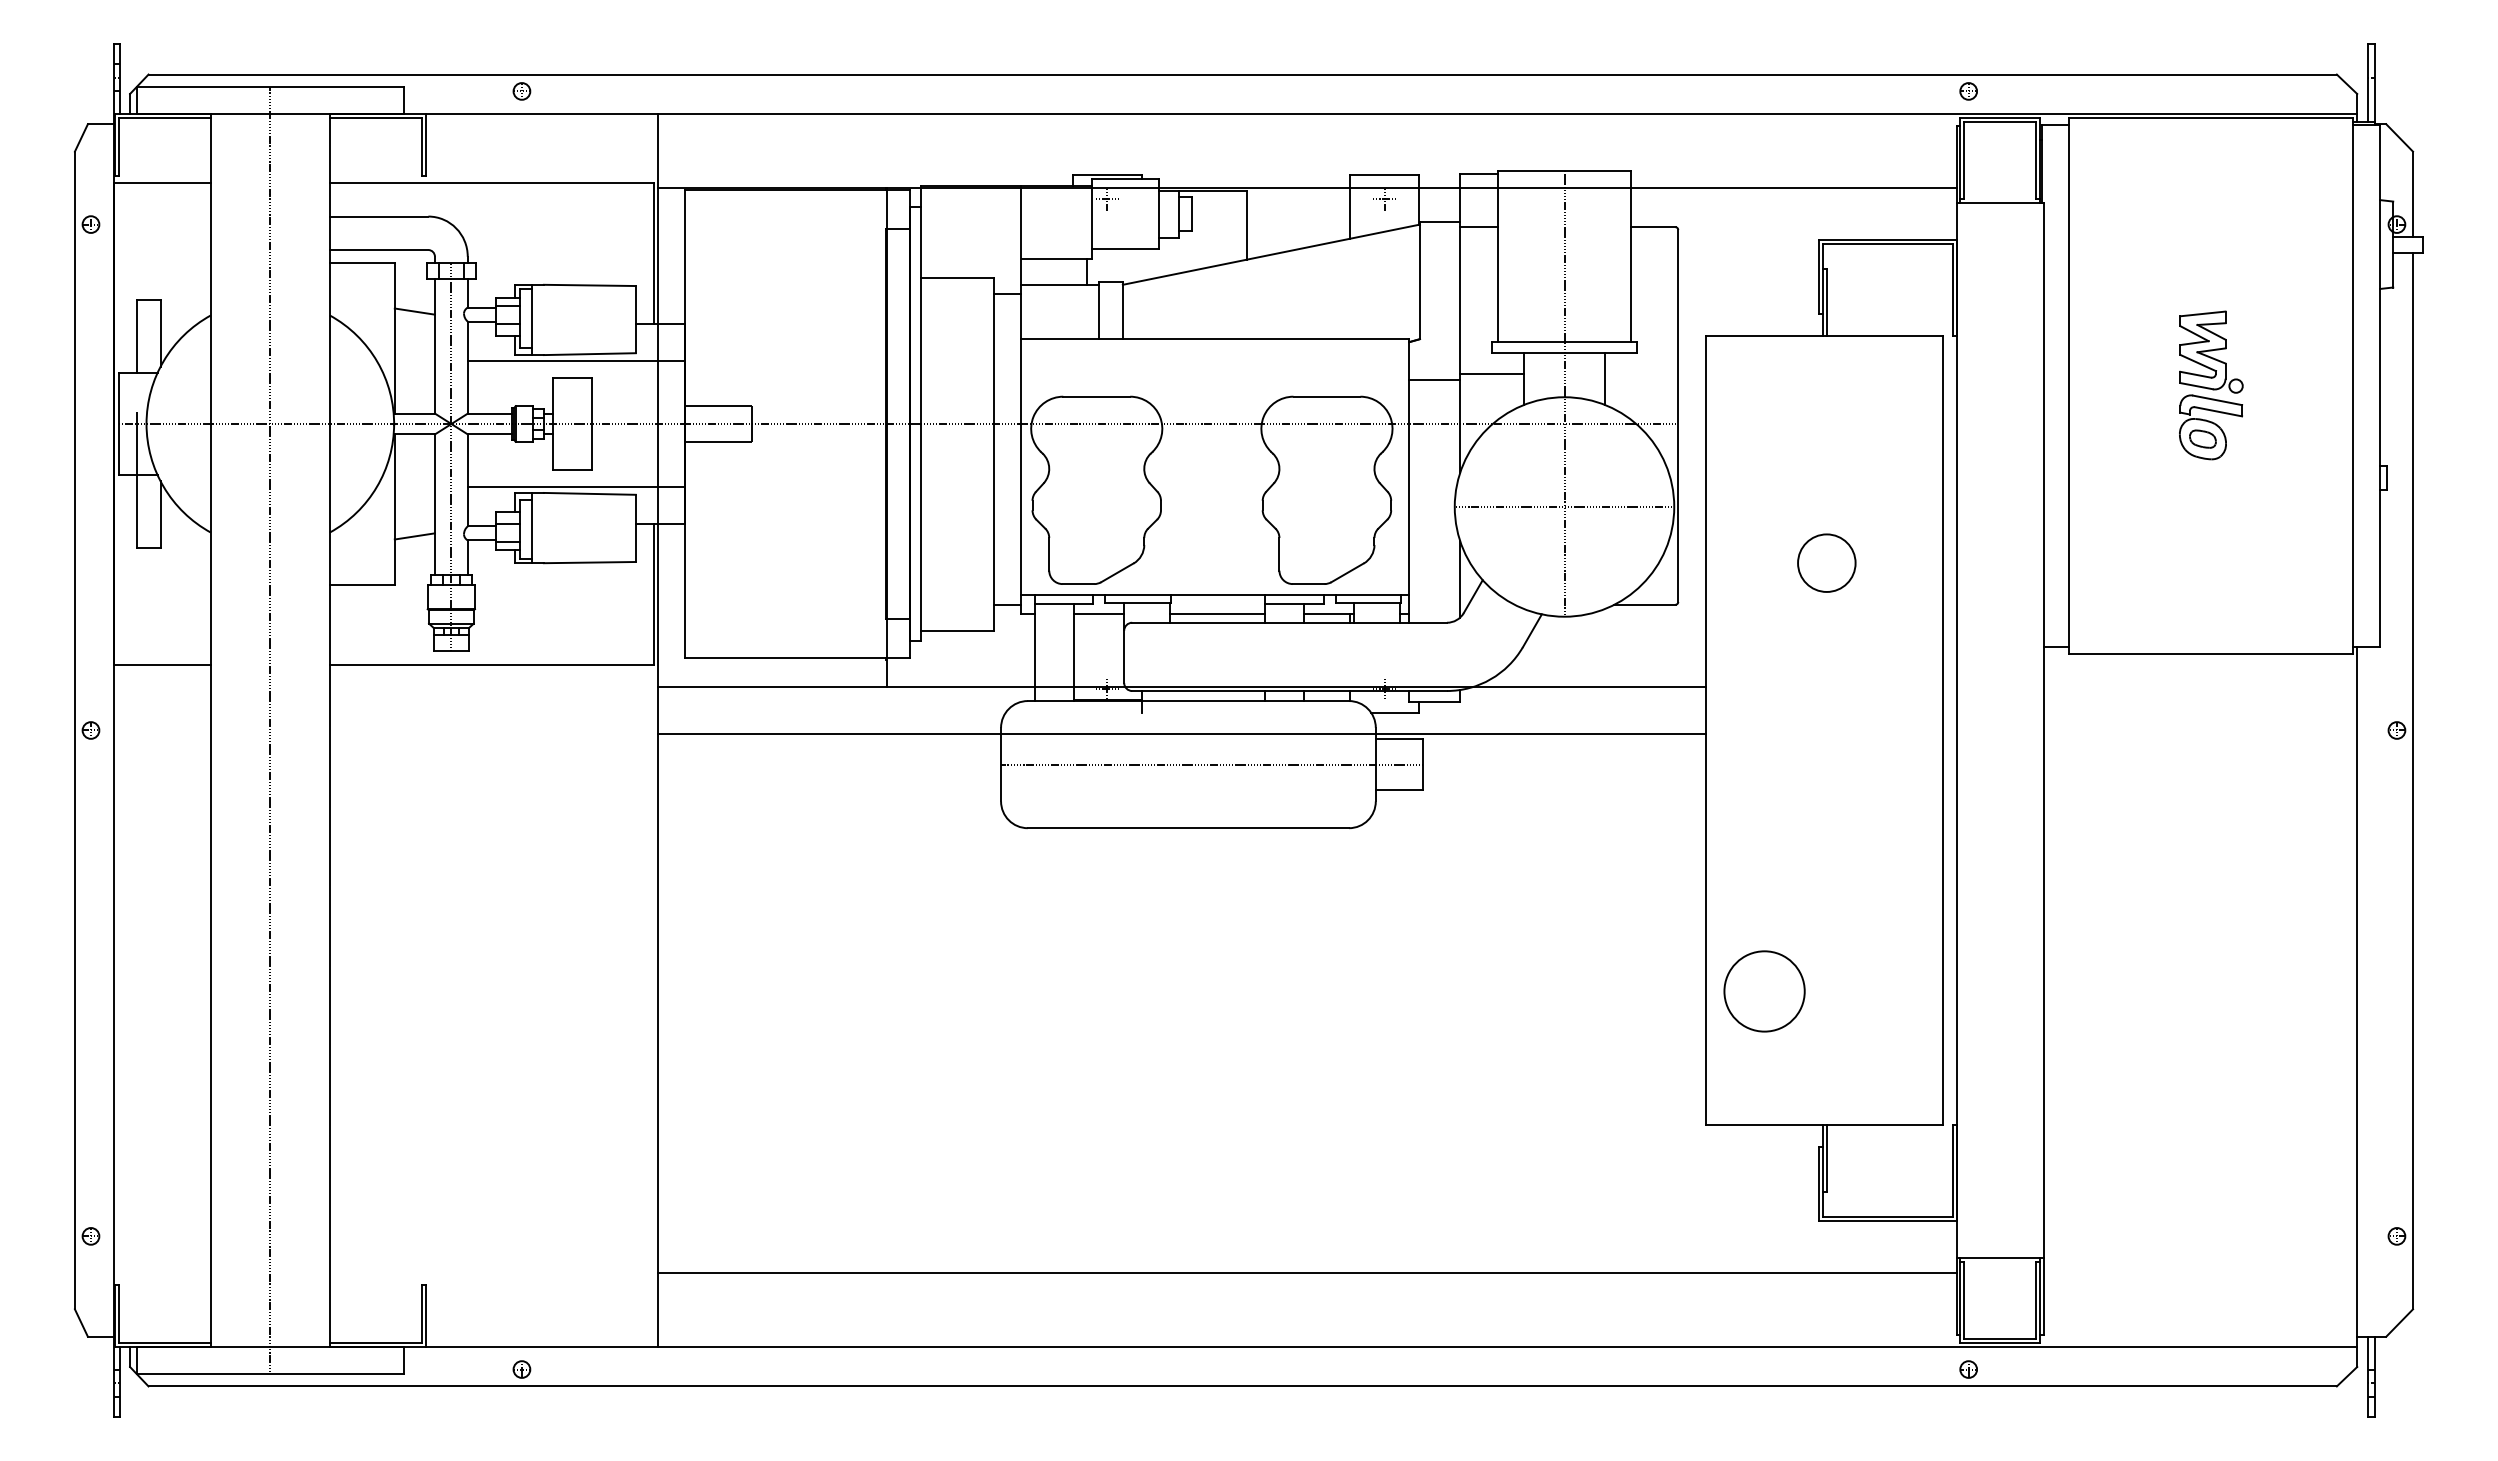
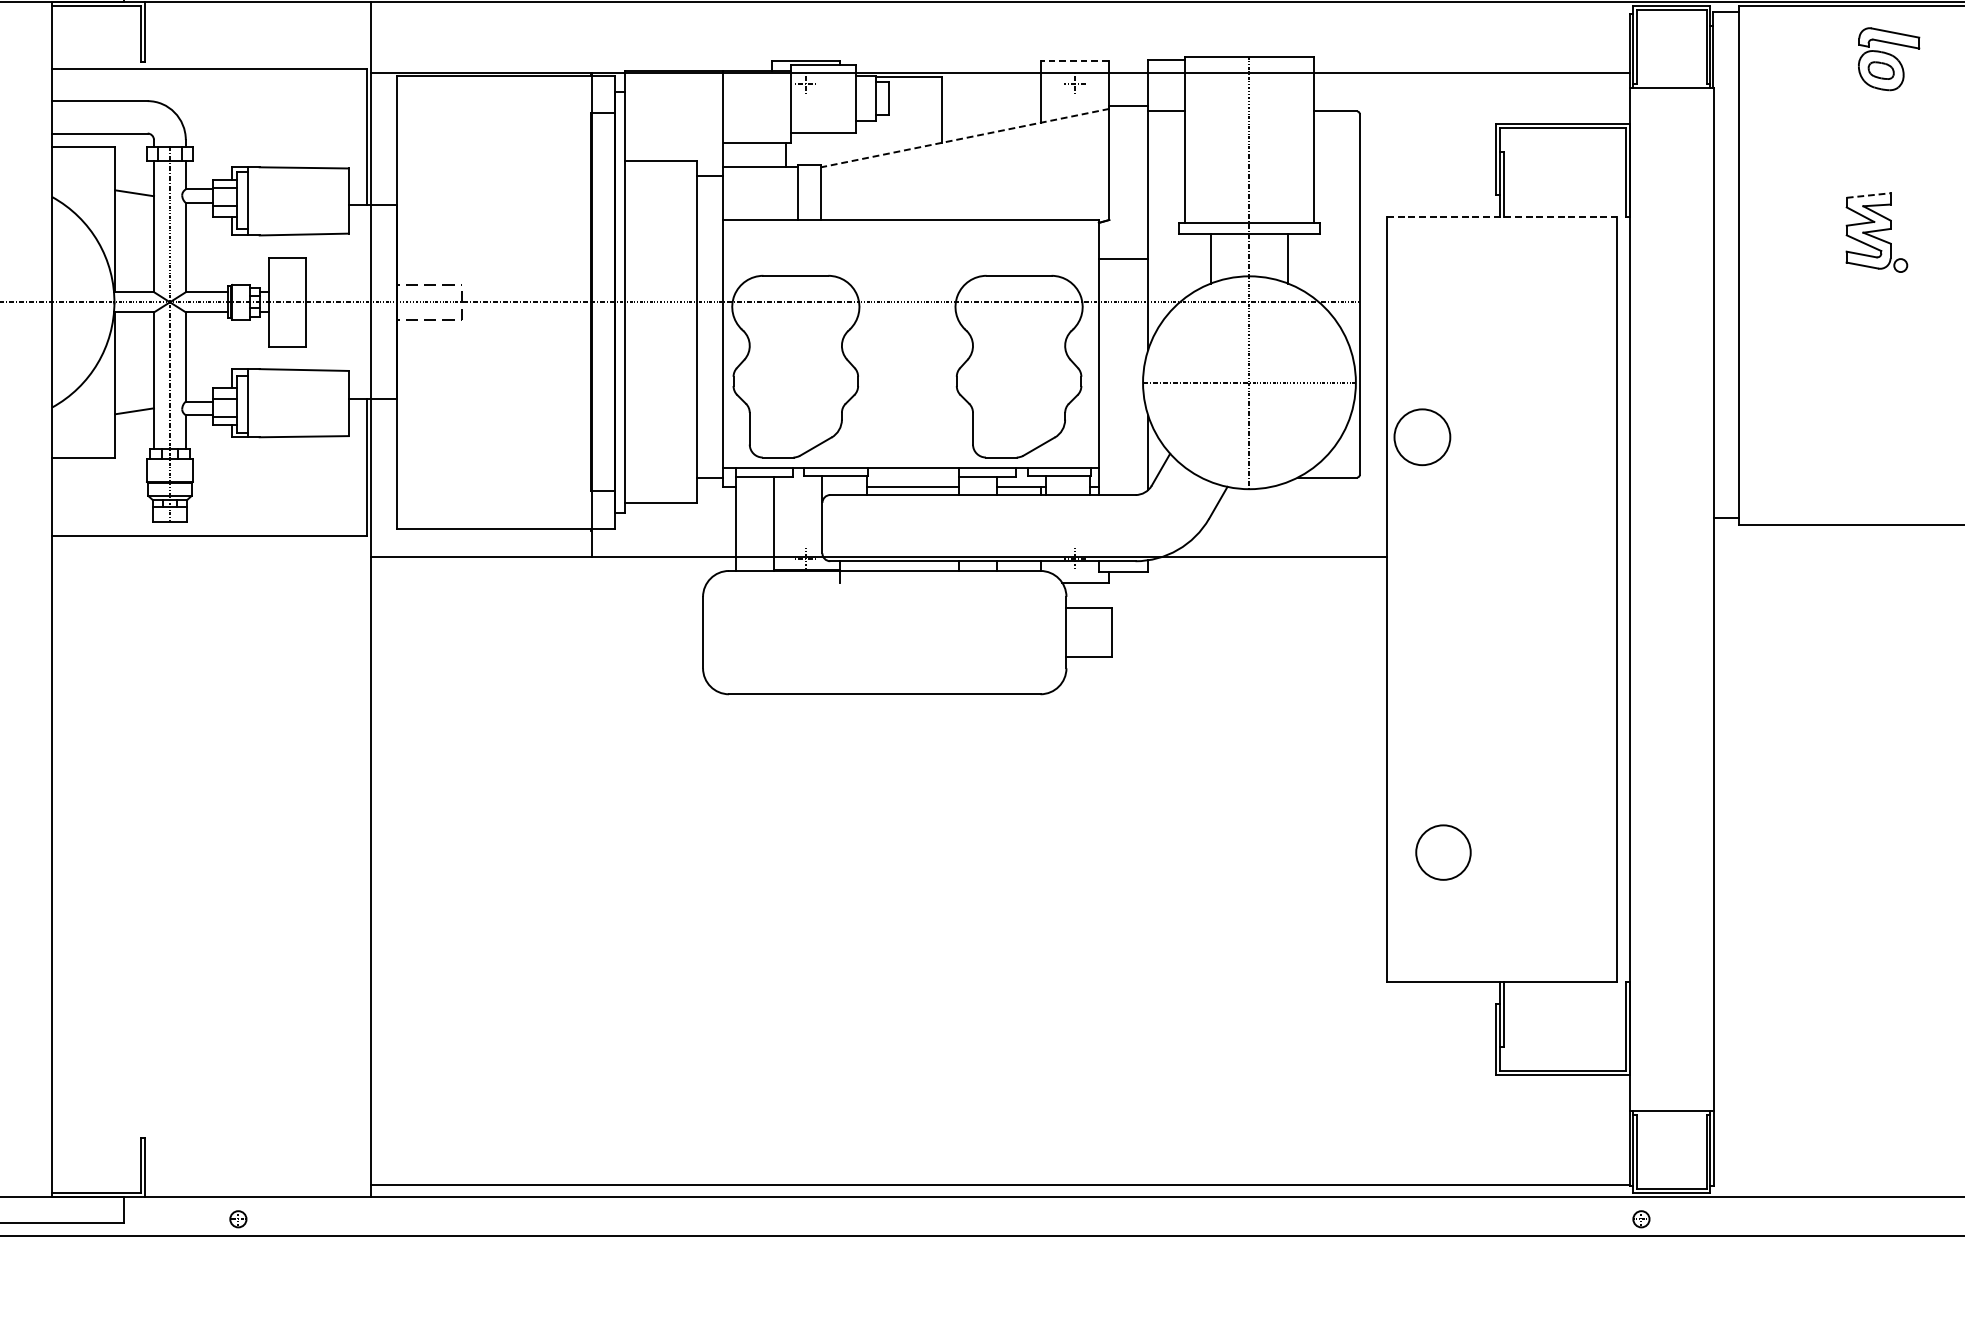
line: (1384, 175) -> (1074, 61), solid -> dashed
line: (1271, 254) -> (965, 137), solid -> dashed
line: (2202, 313) -> (1868, 195), solid -> dashed
line: (1825, 335) -> (1502, 216), solid -> dashed
line: (576, 360) -> (291, 240), removed
line: (1492, 374) -> (1179, 254), removed
part: (2211, 427) -> (1889, 59), moved
line: (576, 487) -> (291, 363), removed
circle: (1826, 562) -> (1422, 436), moved
line: (1099, 614) -> (798, 487), removed
line: (1182, 733) -> (879, 602), removed
line: (1211, 764) -> (907, 632), removed
circle: (1764, 991) -> (1443, 852), size x0.7
line: (1307, 1273) -> (1000, 1185), moved

